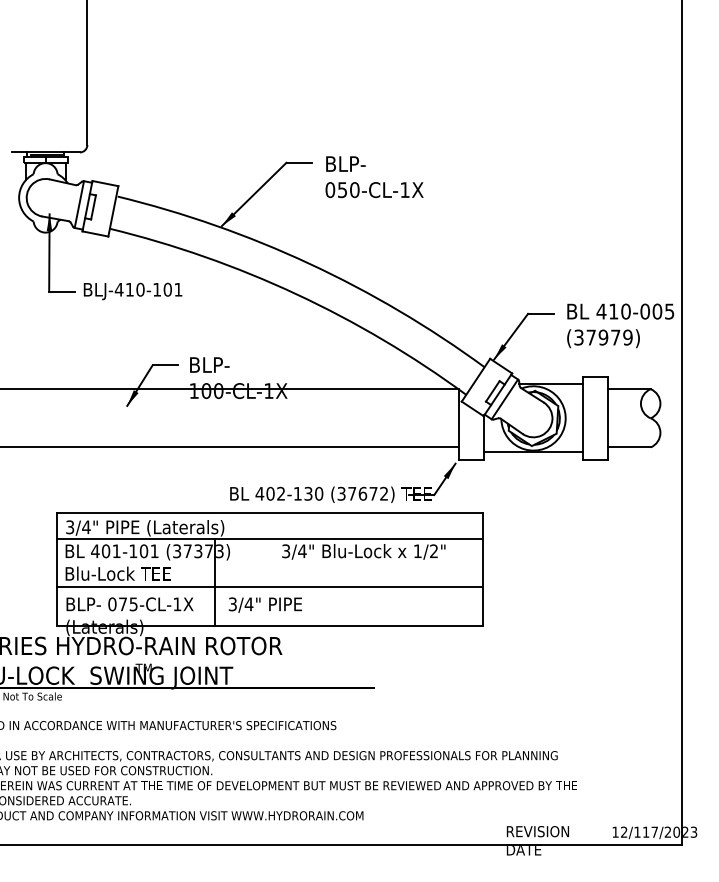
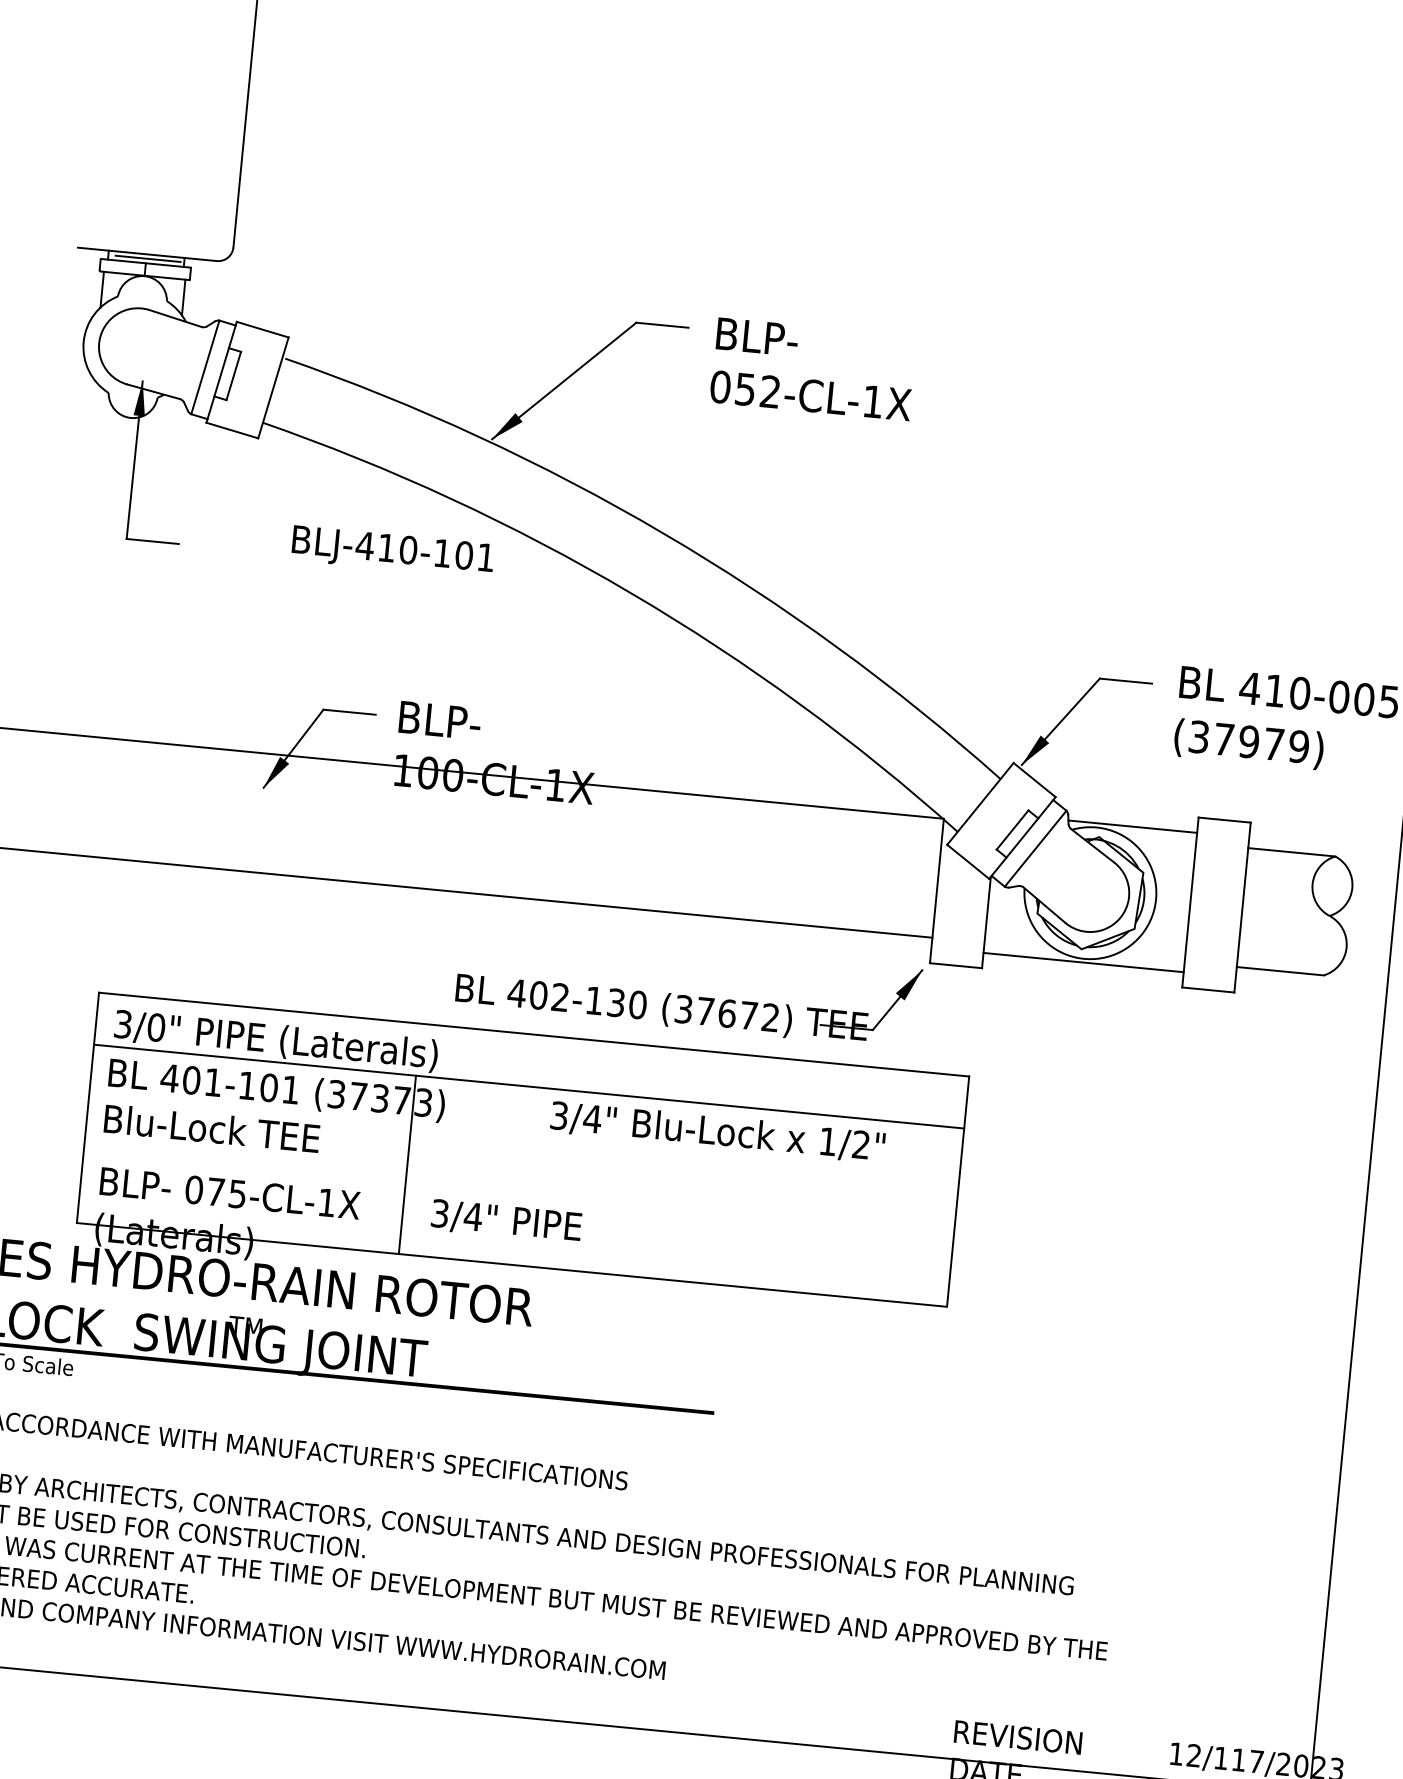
text: (354, 190) -> (769, 392), 050-CL-1X -> 052-CL-1X
text: (132, 291) -> (391, 552), moved
text: (86, 527) -> (156, 1027), 3/4" -> 3/0"
line: (269, 587) -> (518, 1186), removed

